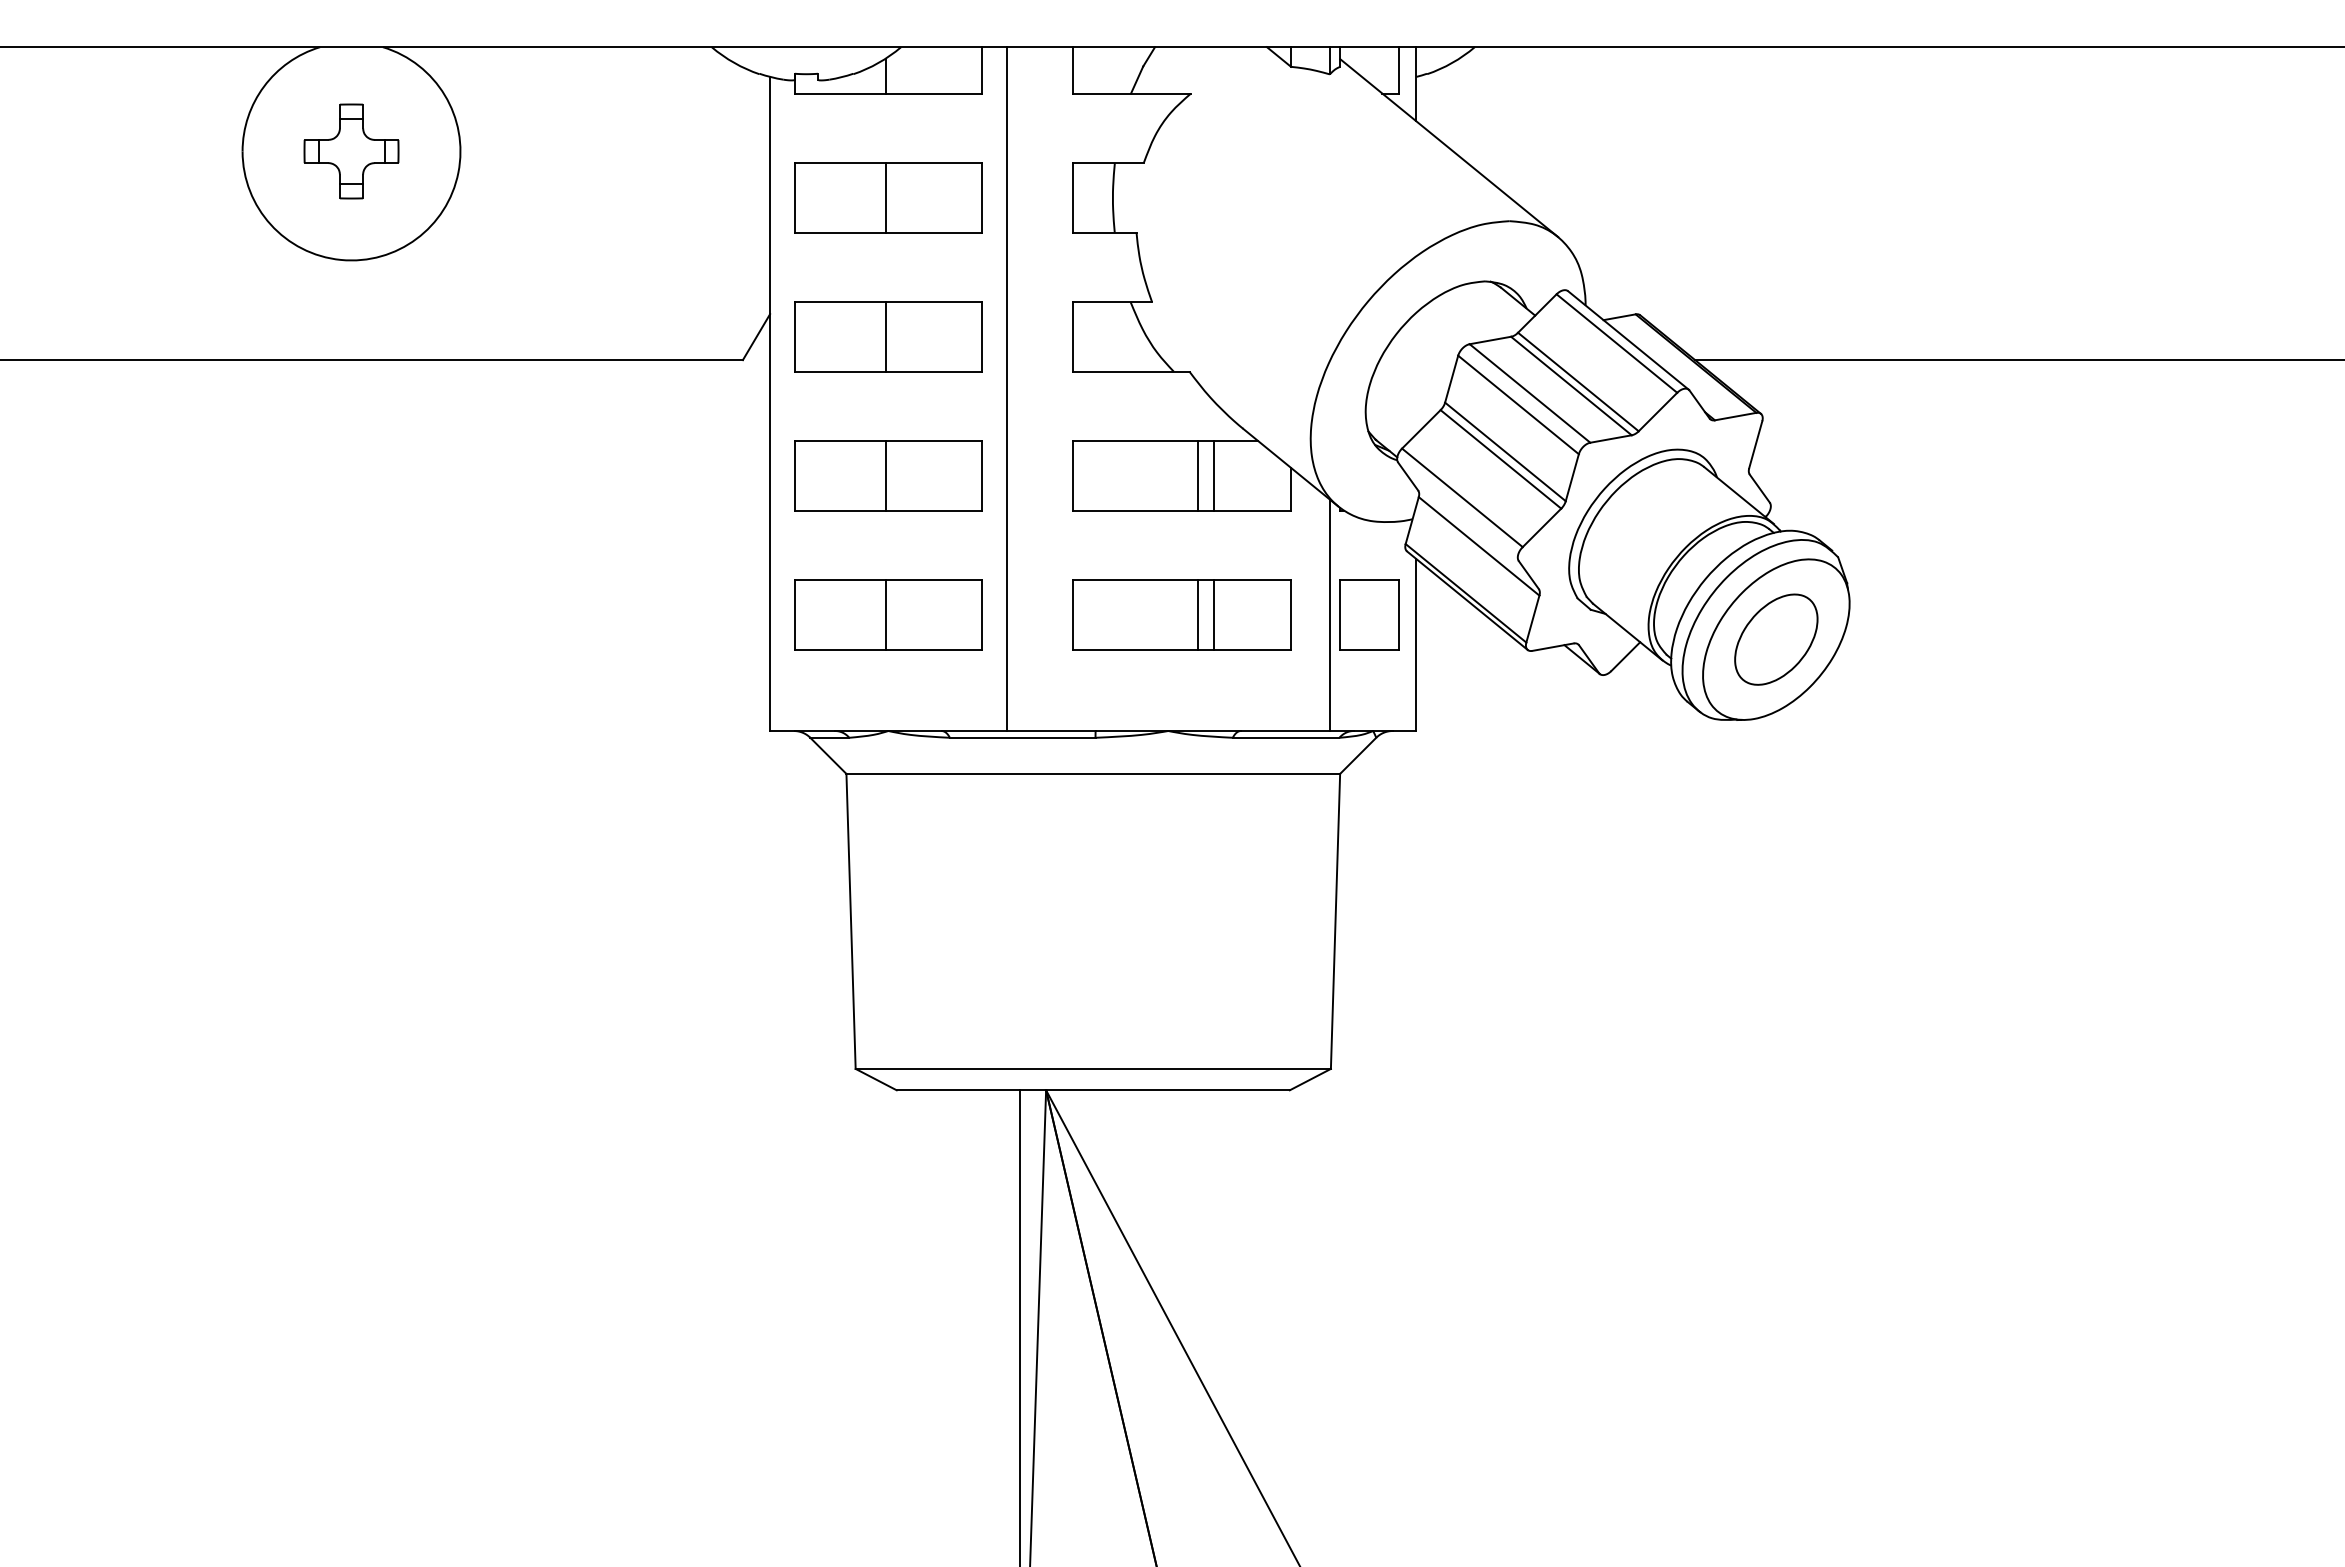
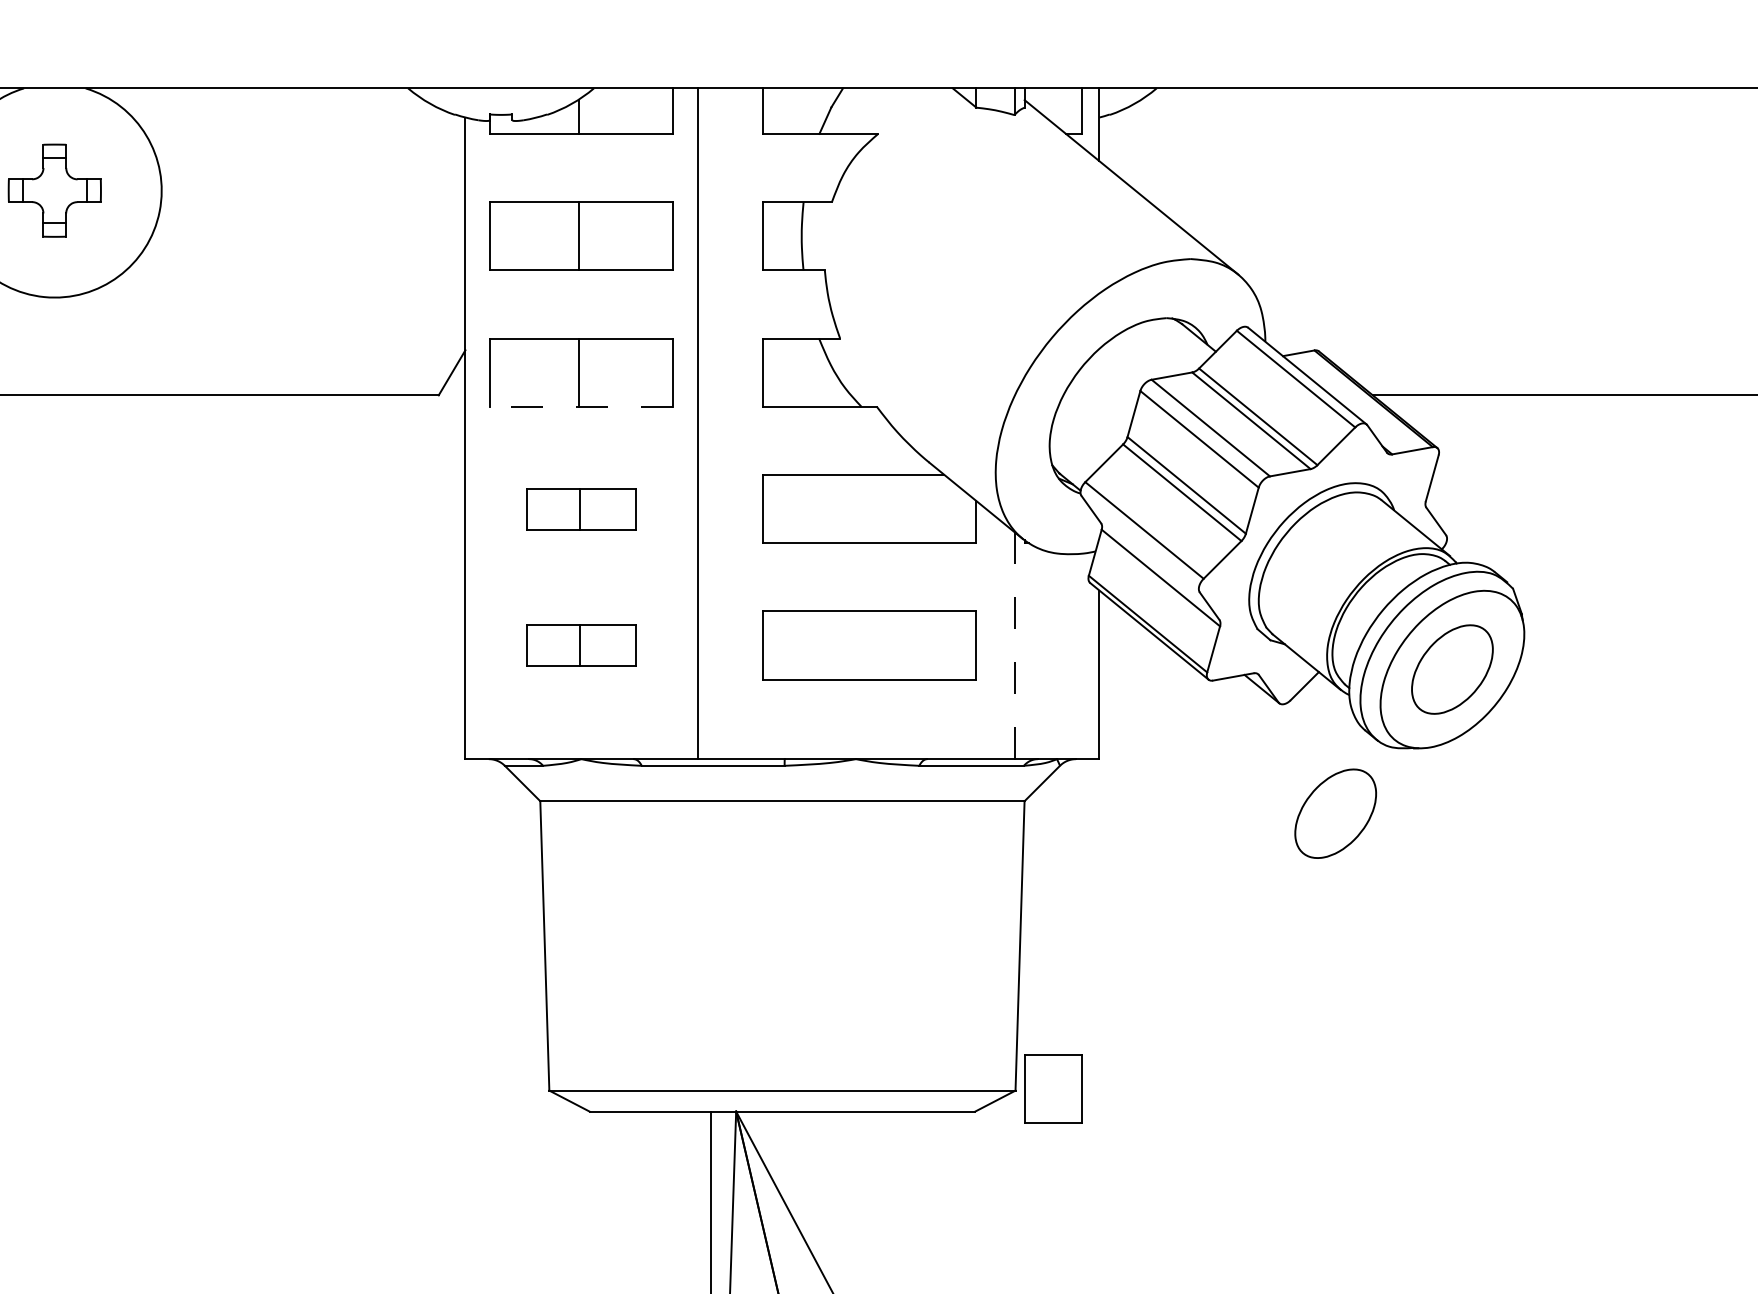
line: (887, 371) -> (580, 406), solid -> dashed
part: (888, 475) -> (581, 508), size x0.6
line: (1198, 475) -> (885, 508), removed
line: (1214, 475) -> (901, 508), removed
part: (888, 614) -> (581, 644), size x0.6
line: (1198, 614) -> (885, 644), removed
line: (1214, 614) -> (901, 644), removed
part: (1369, 614) -> (1053, 1088), moved
line: (1329, 615) -> (1014, 645), solid -> dashed
part: (1657, 786) -> (1335, 813), added

